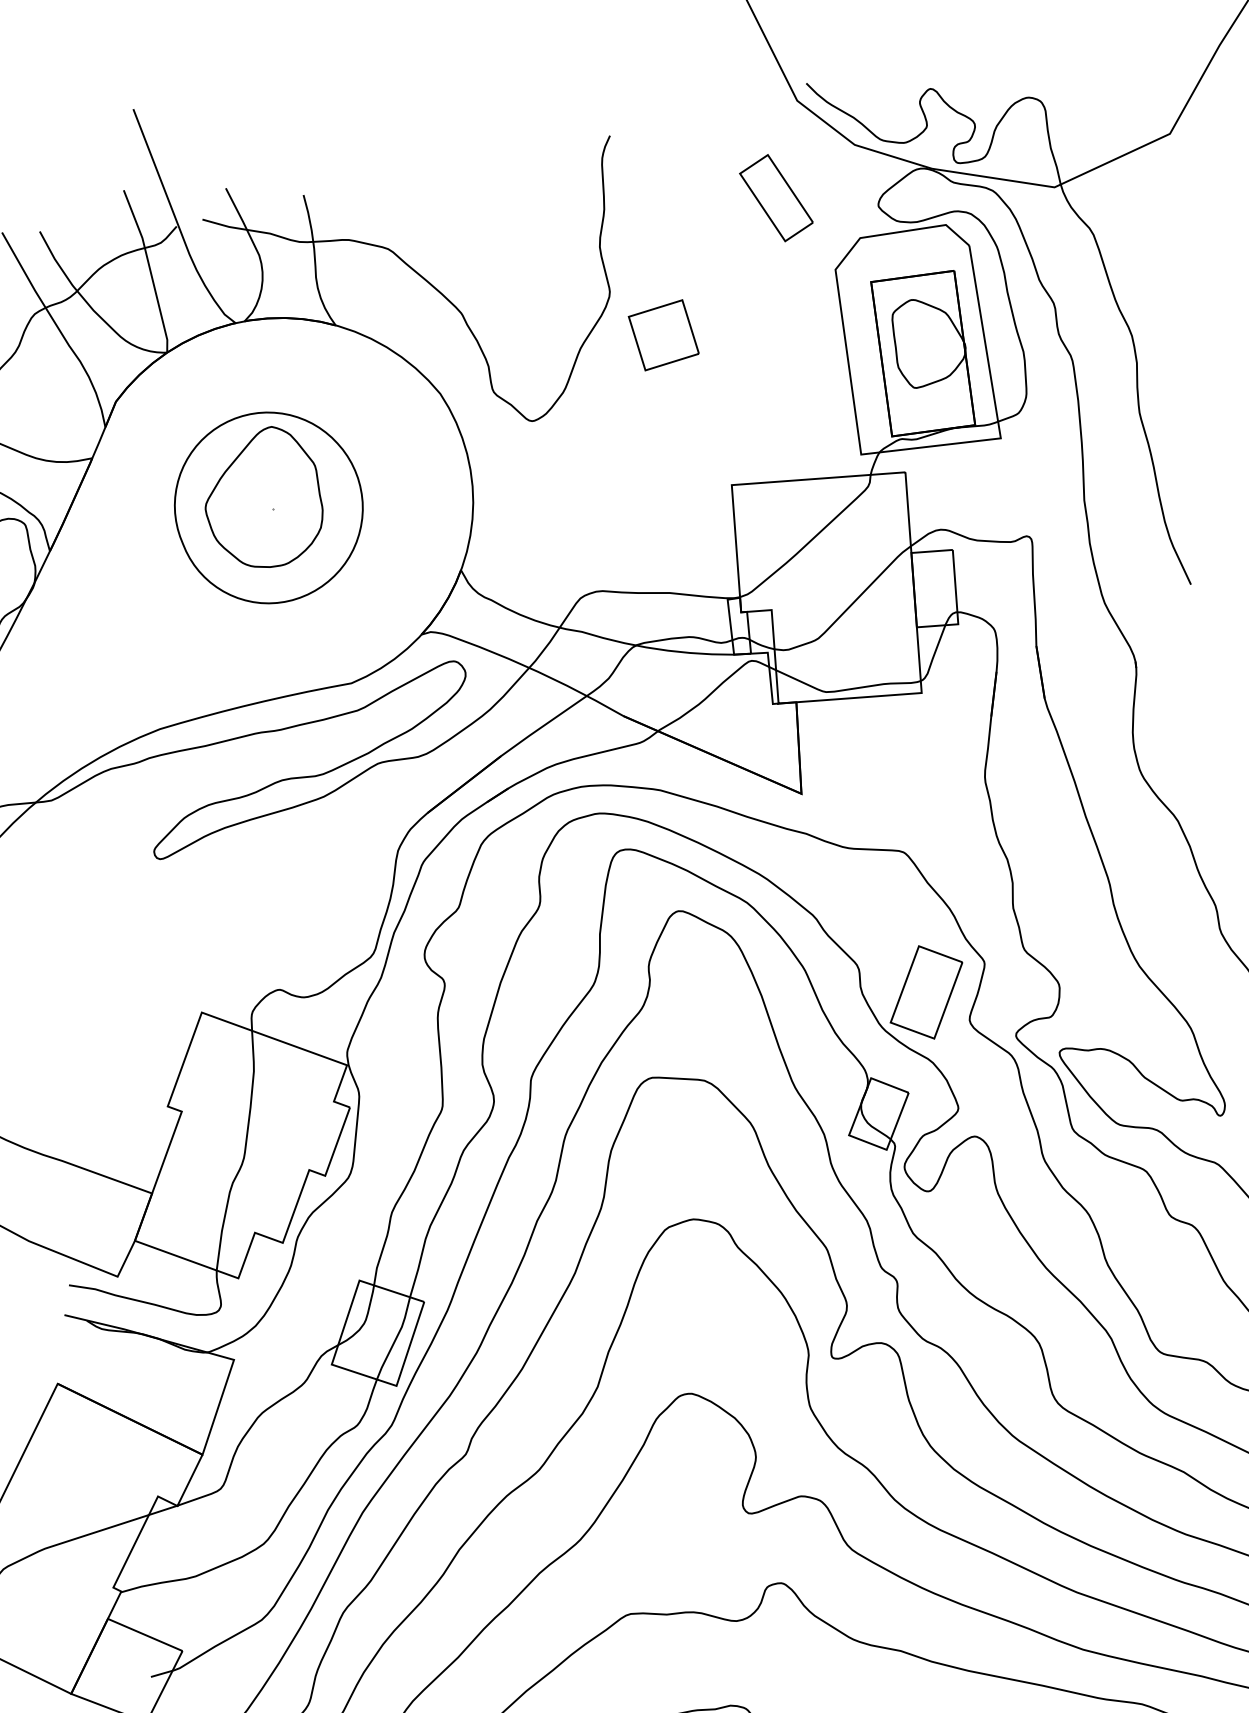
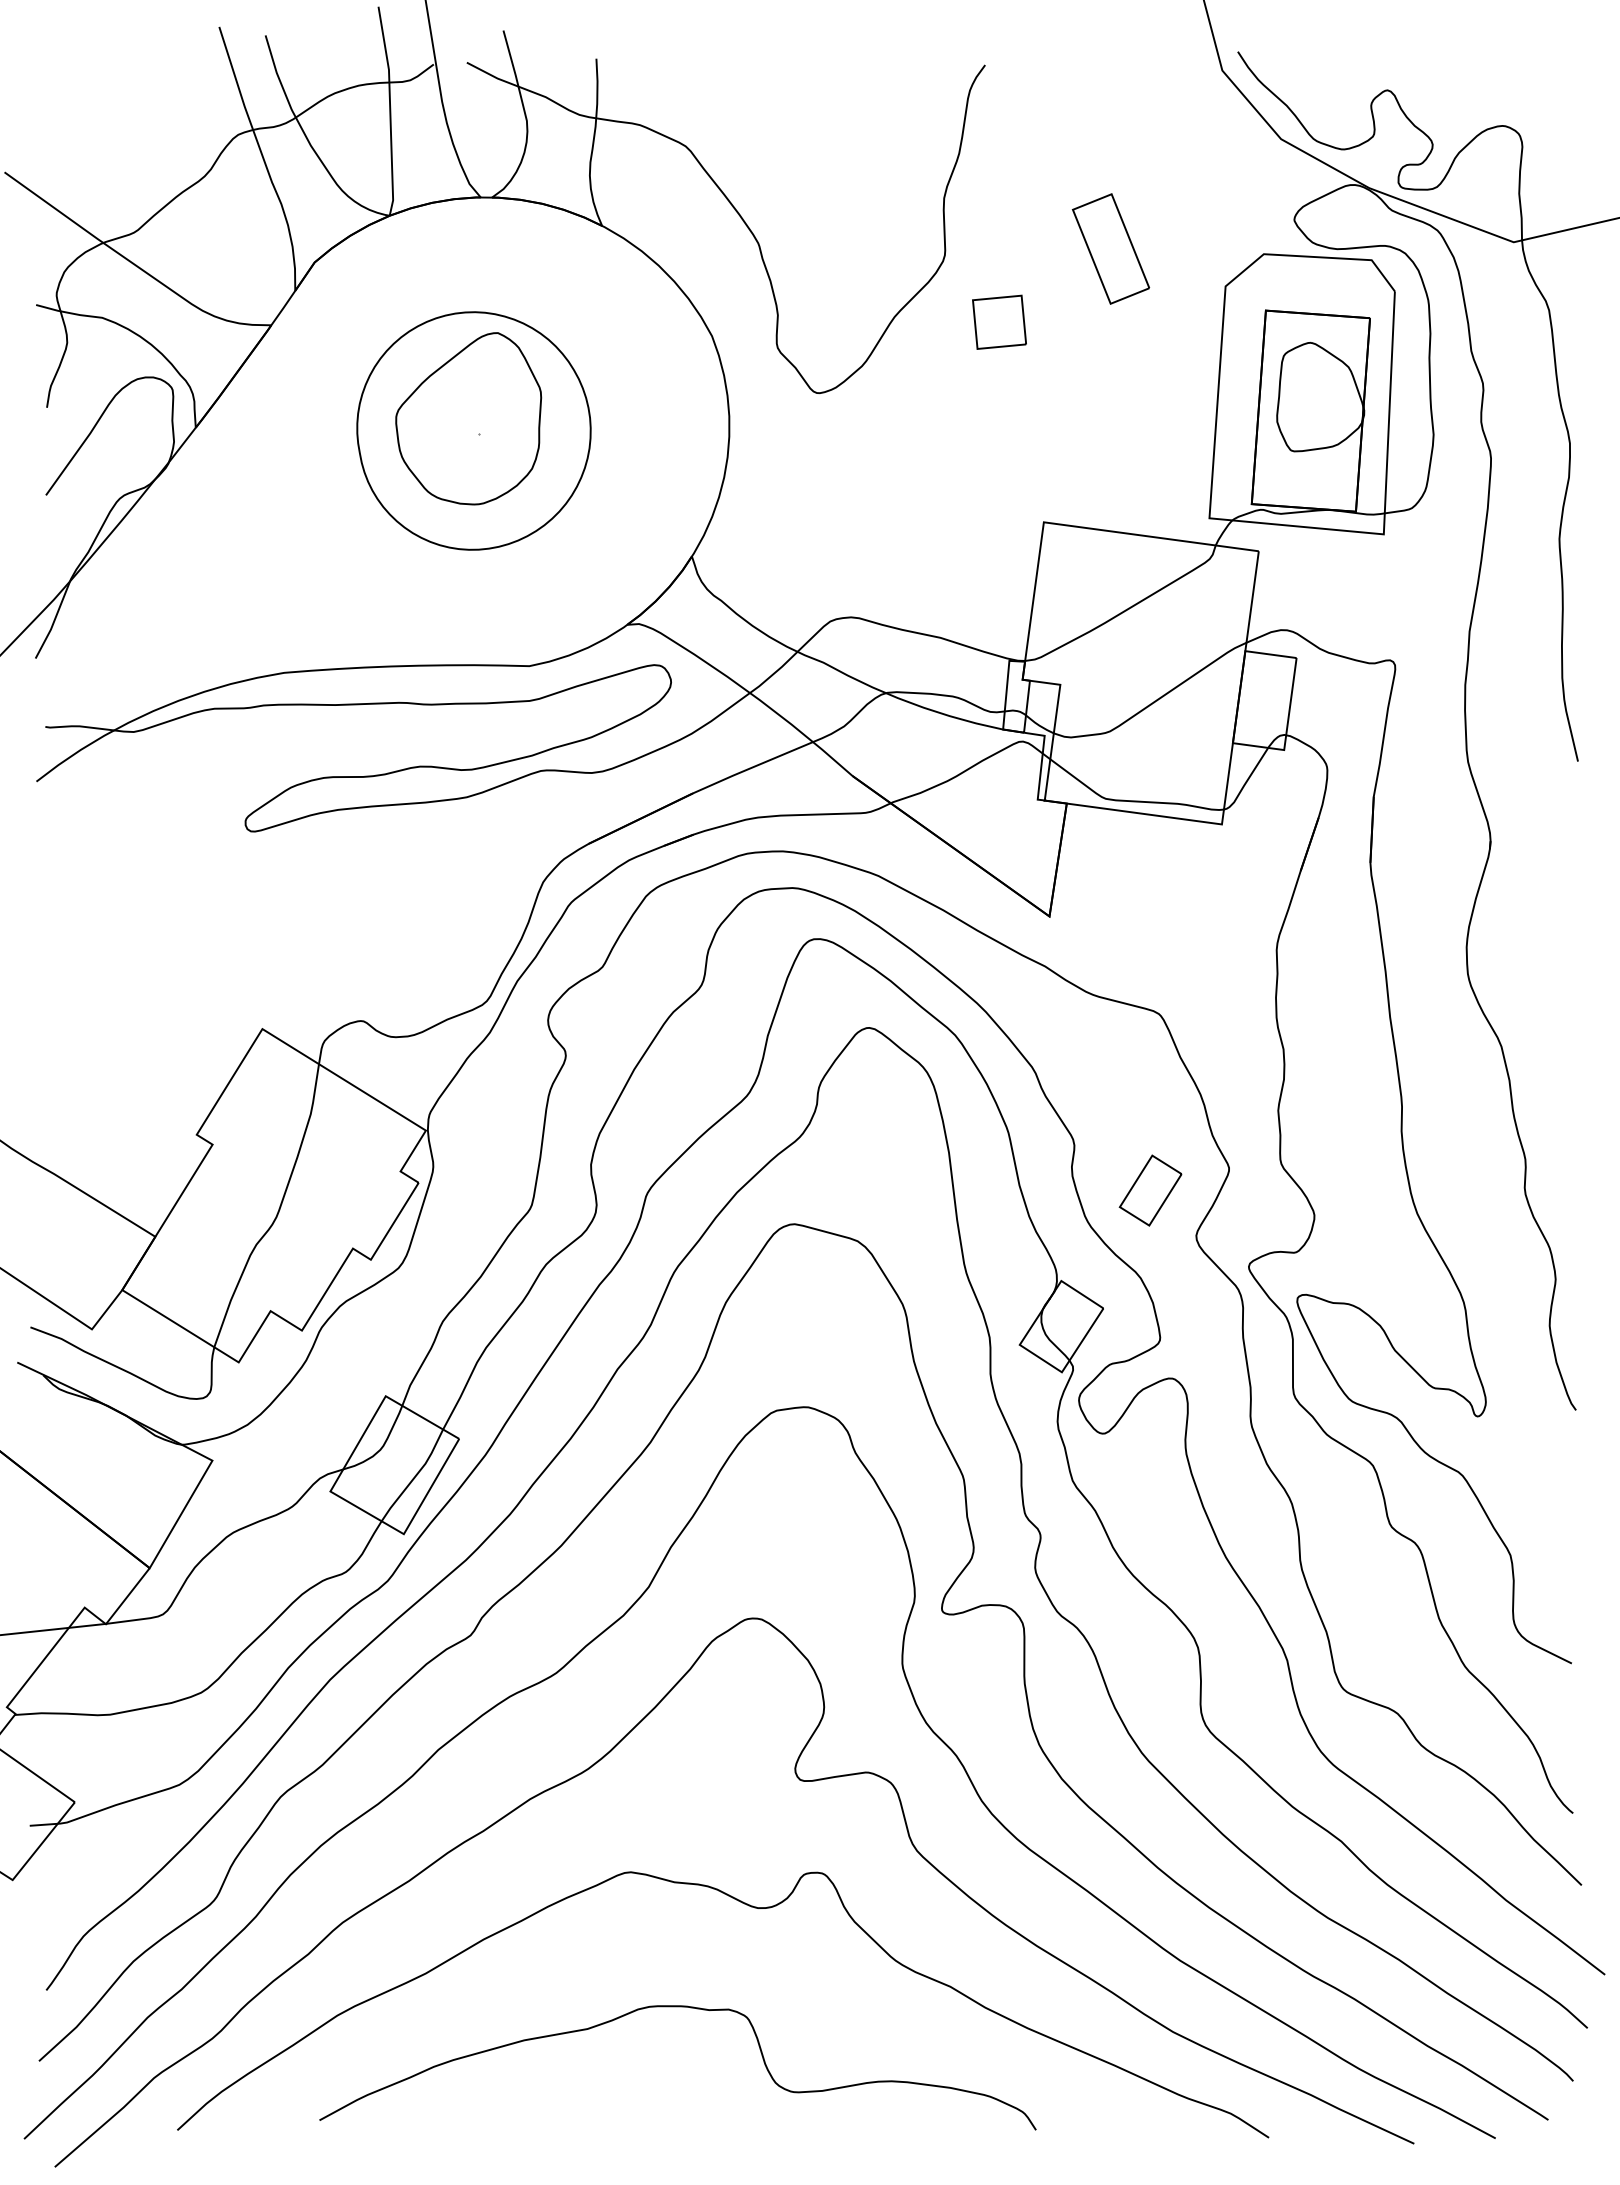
part: (775, 197) -> (1110, 248), moved
part: (663, 335) -> (999, 322), size x0.7
part: (926, 992) -> (1150, 1190), size x0.6

